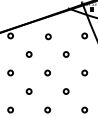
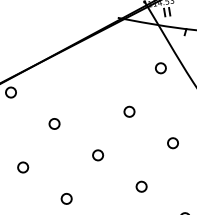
part: (48, 36) -> (87, 81), removed

